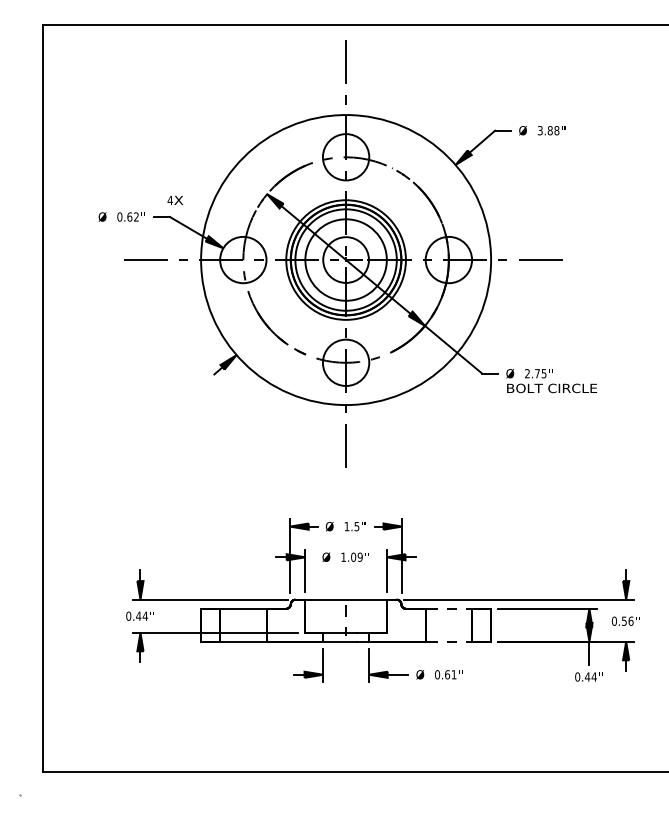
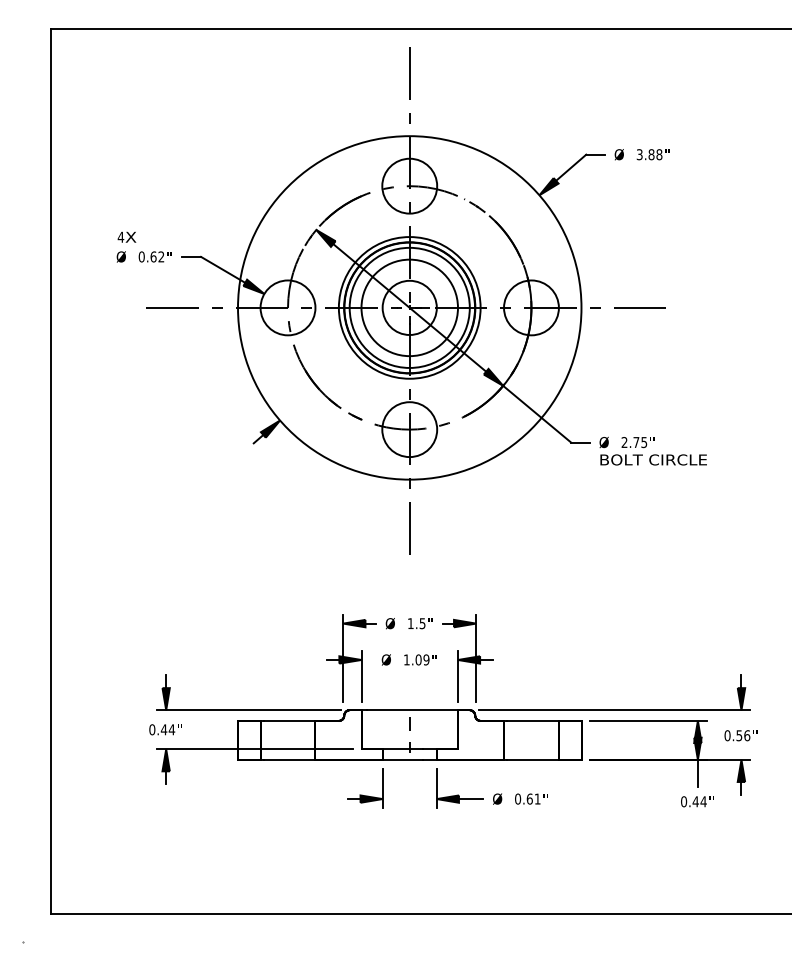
text: (174, 199) -> (125, 236), moved
line: (450, 608) -> (533, 720), dashed -> solid
line: (450, 641) -> (533, 759), dashed -> solid

